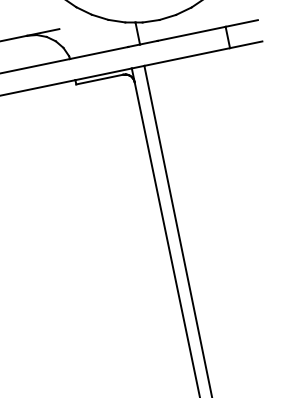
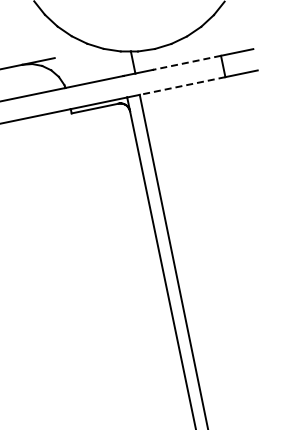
line: (192, 33) -> (187, 62), solid -> dashed
line: (187, 57) -> (182, 86), solid -> dashed

